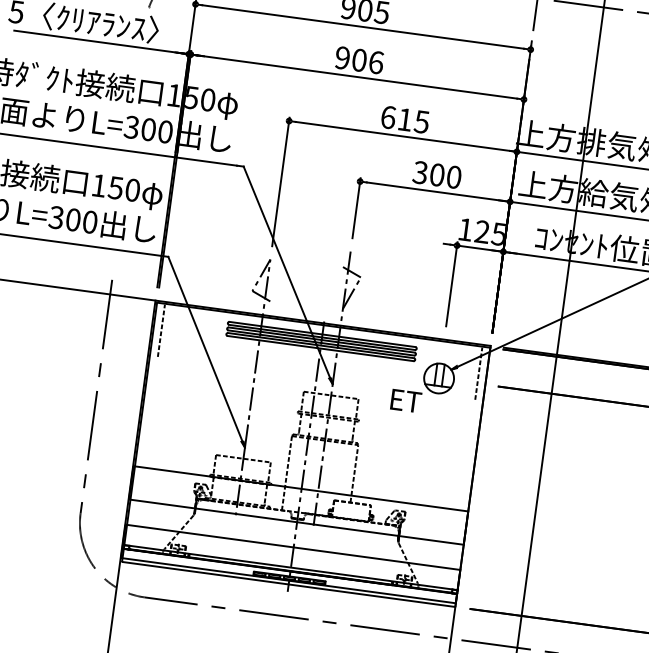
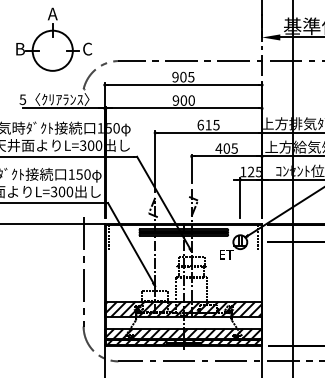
text: (375, 62) -> (191, 100), 906 -> 900
text: (436, 174) -> (226, 148), 300 -> 405
hatch: (298, 505) -> (183, 309), added
hatch: (290, 563) -> (183, 336), added

